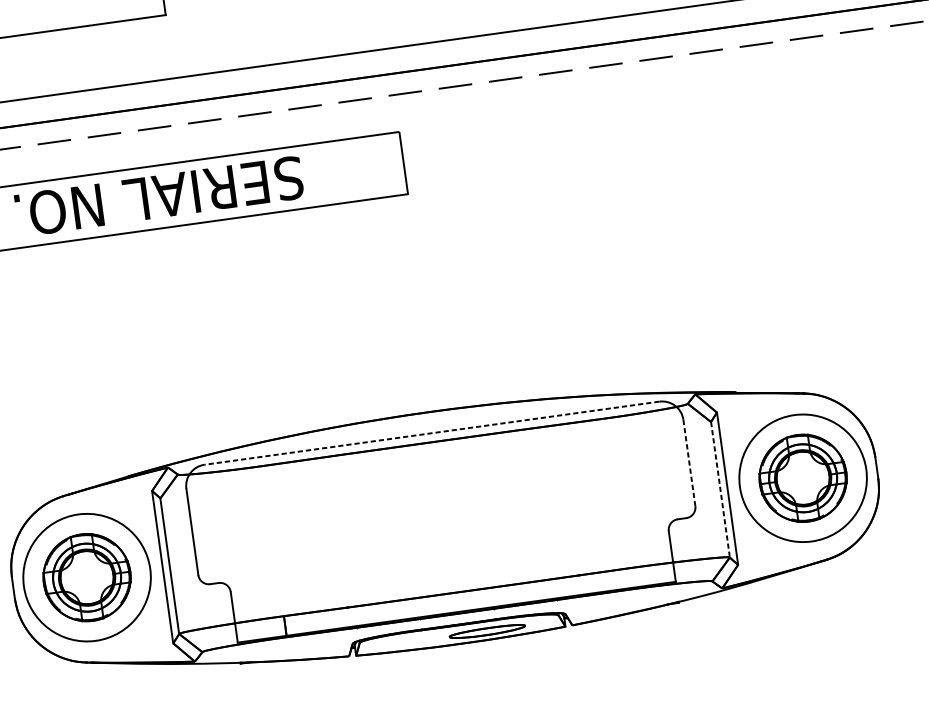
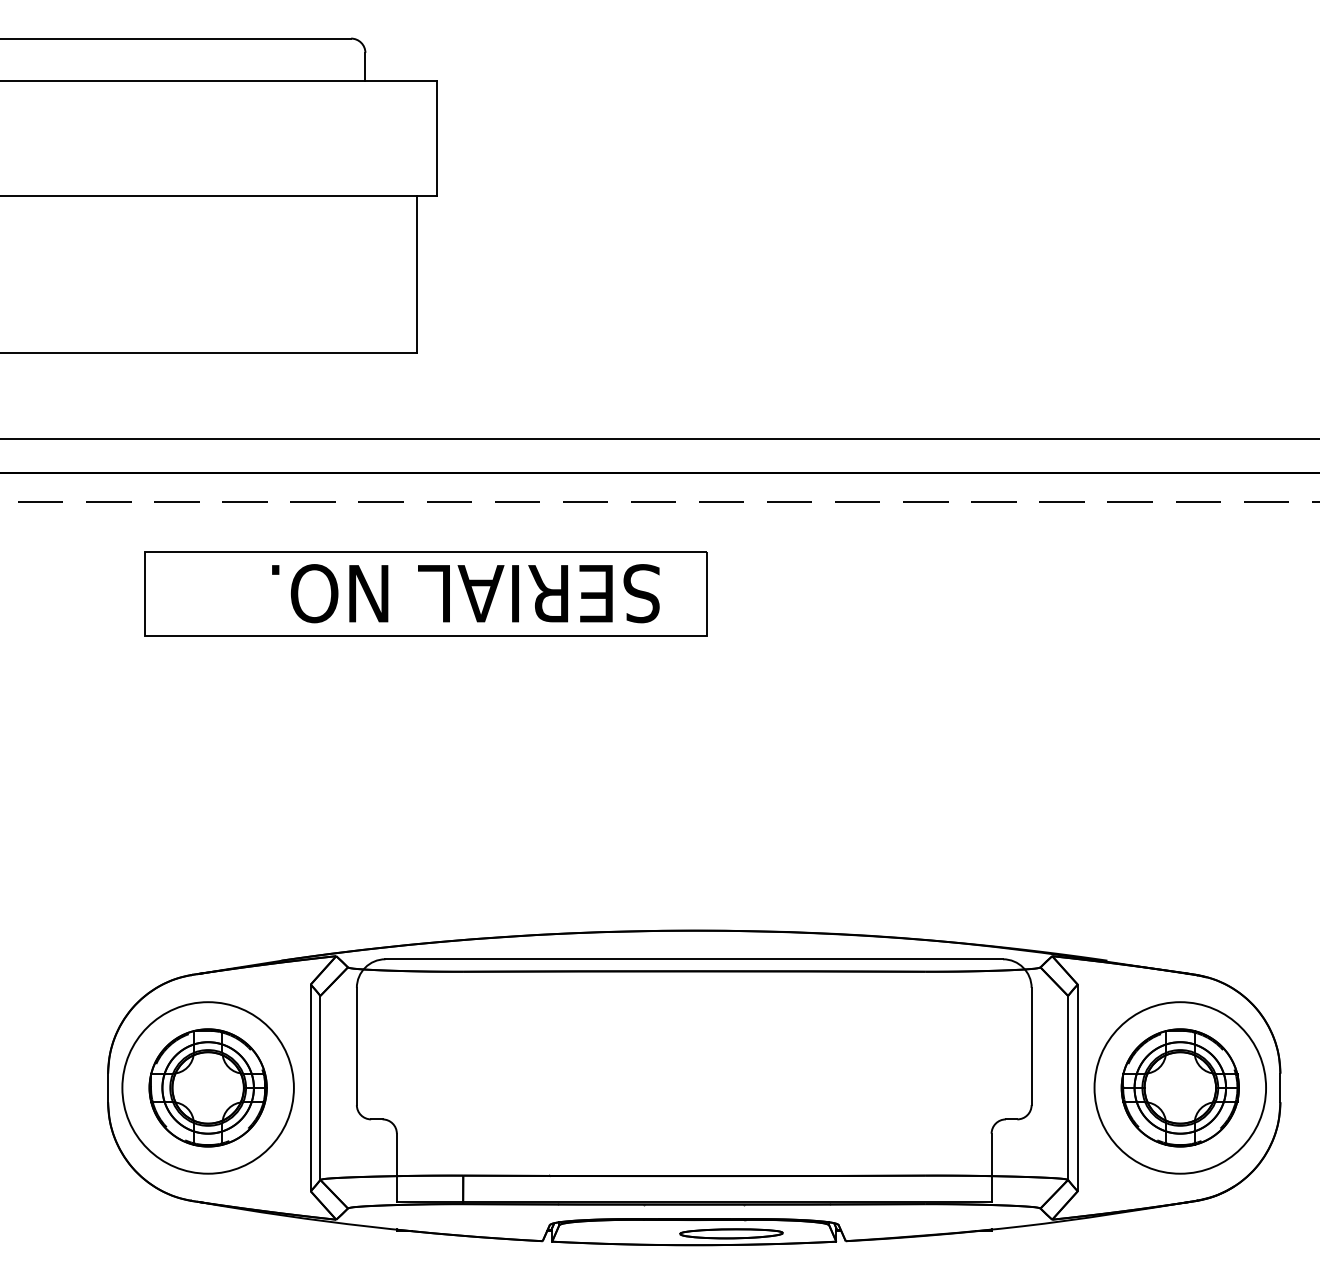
text: (159, 196) -> (465, 593), moved
line: (432, 433) -> (694, 959), dashed -> solid
line: (689, 462) -> (1031, 1046), dashed -> solid
line: (720, 490) -> (1068, 1088), dashed -> solid

